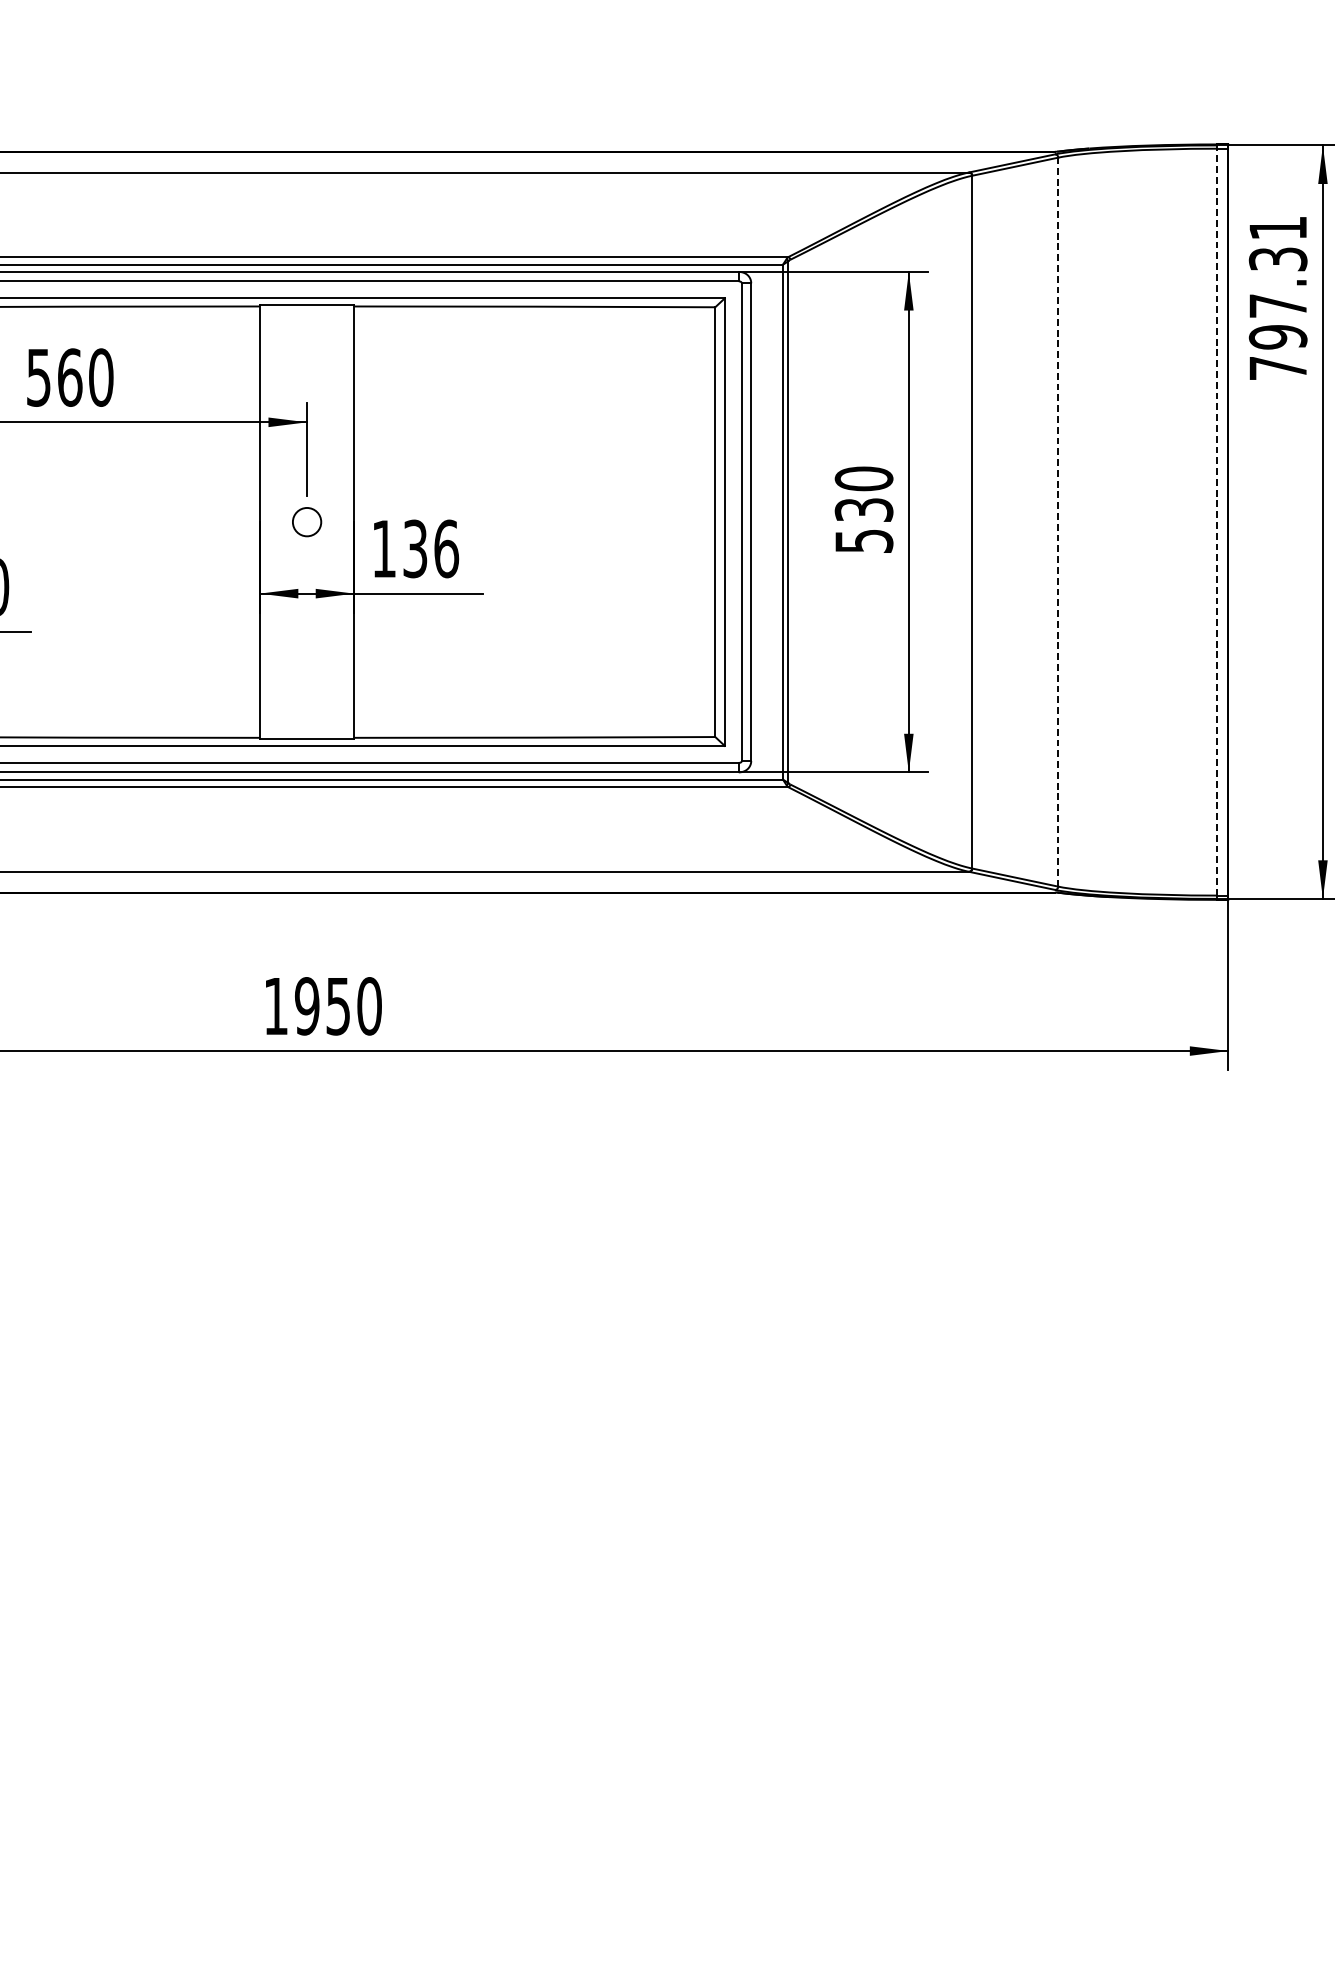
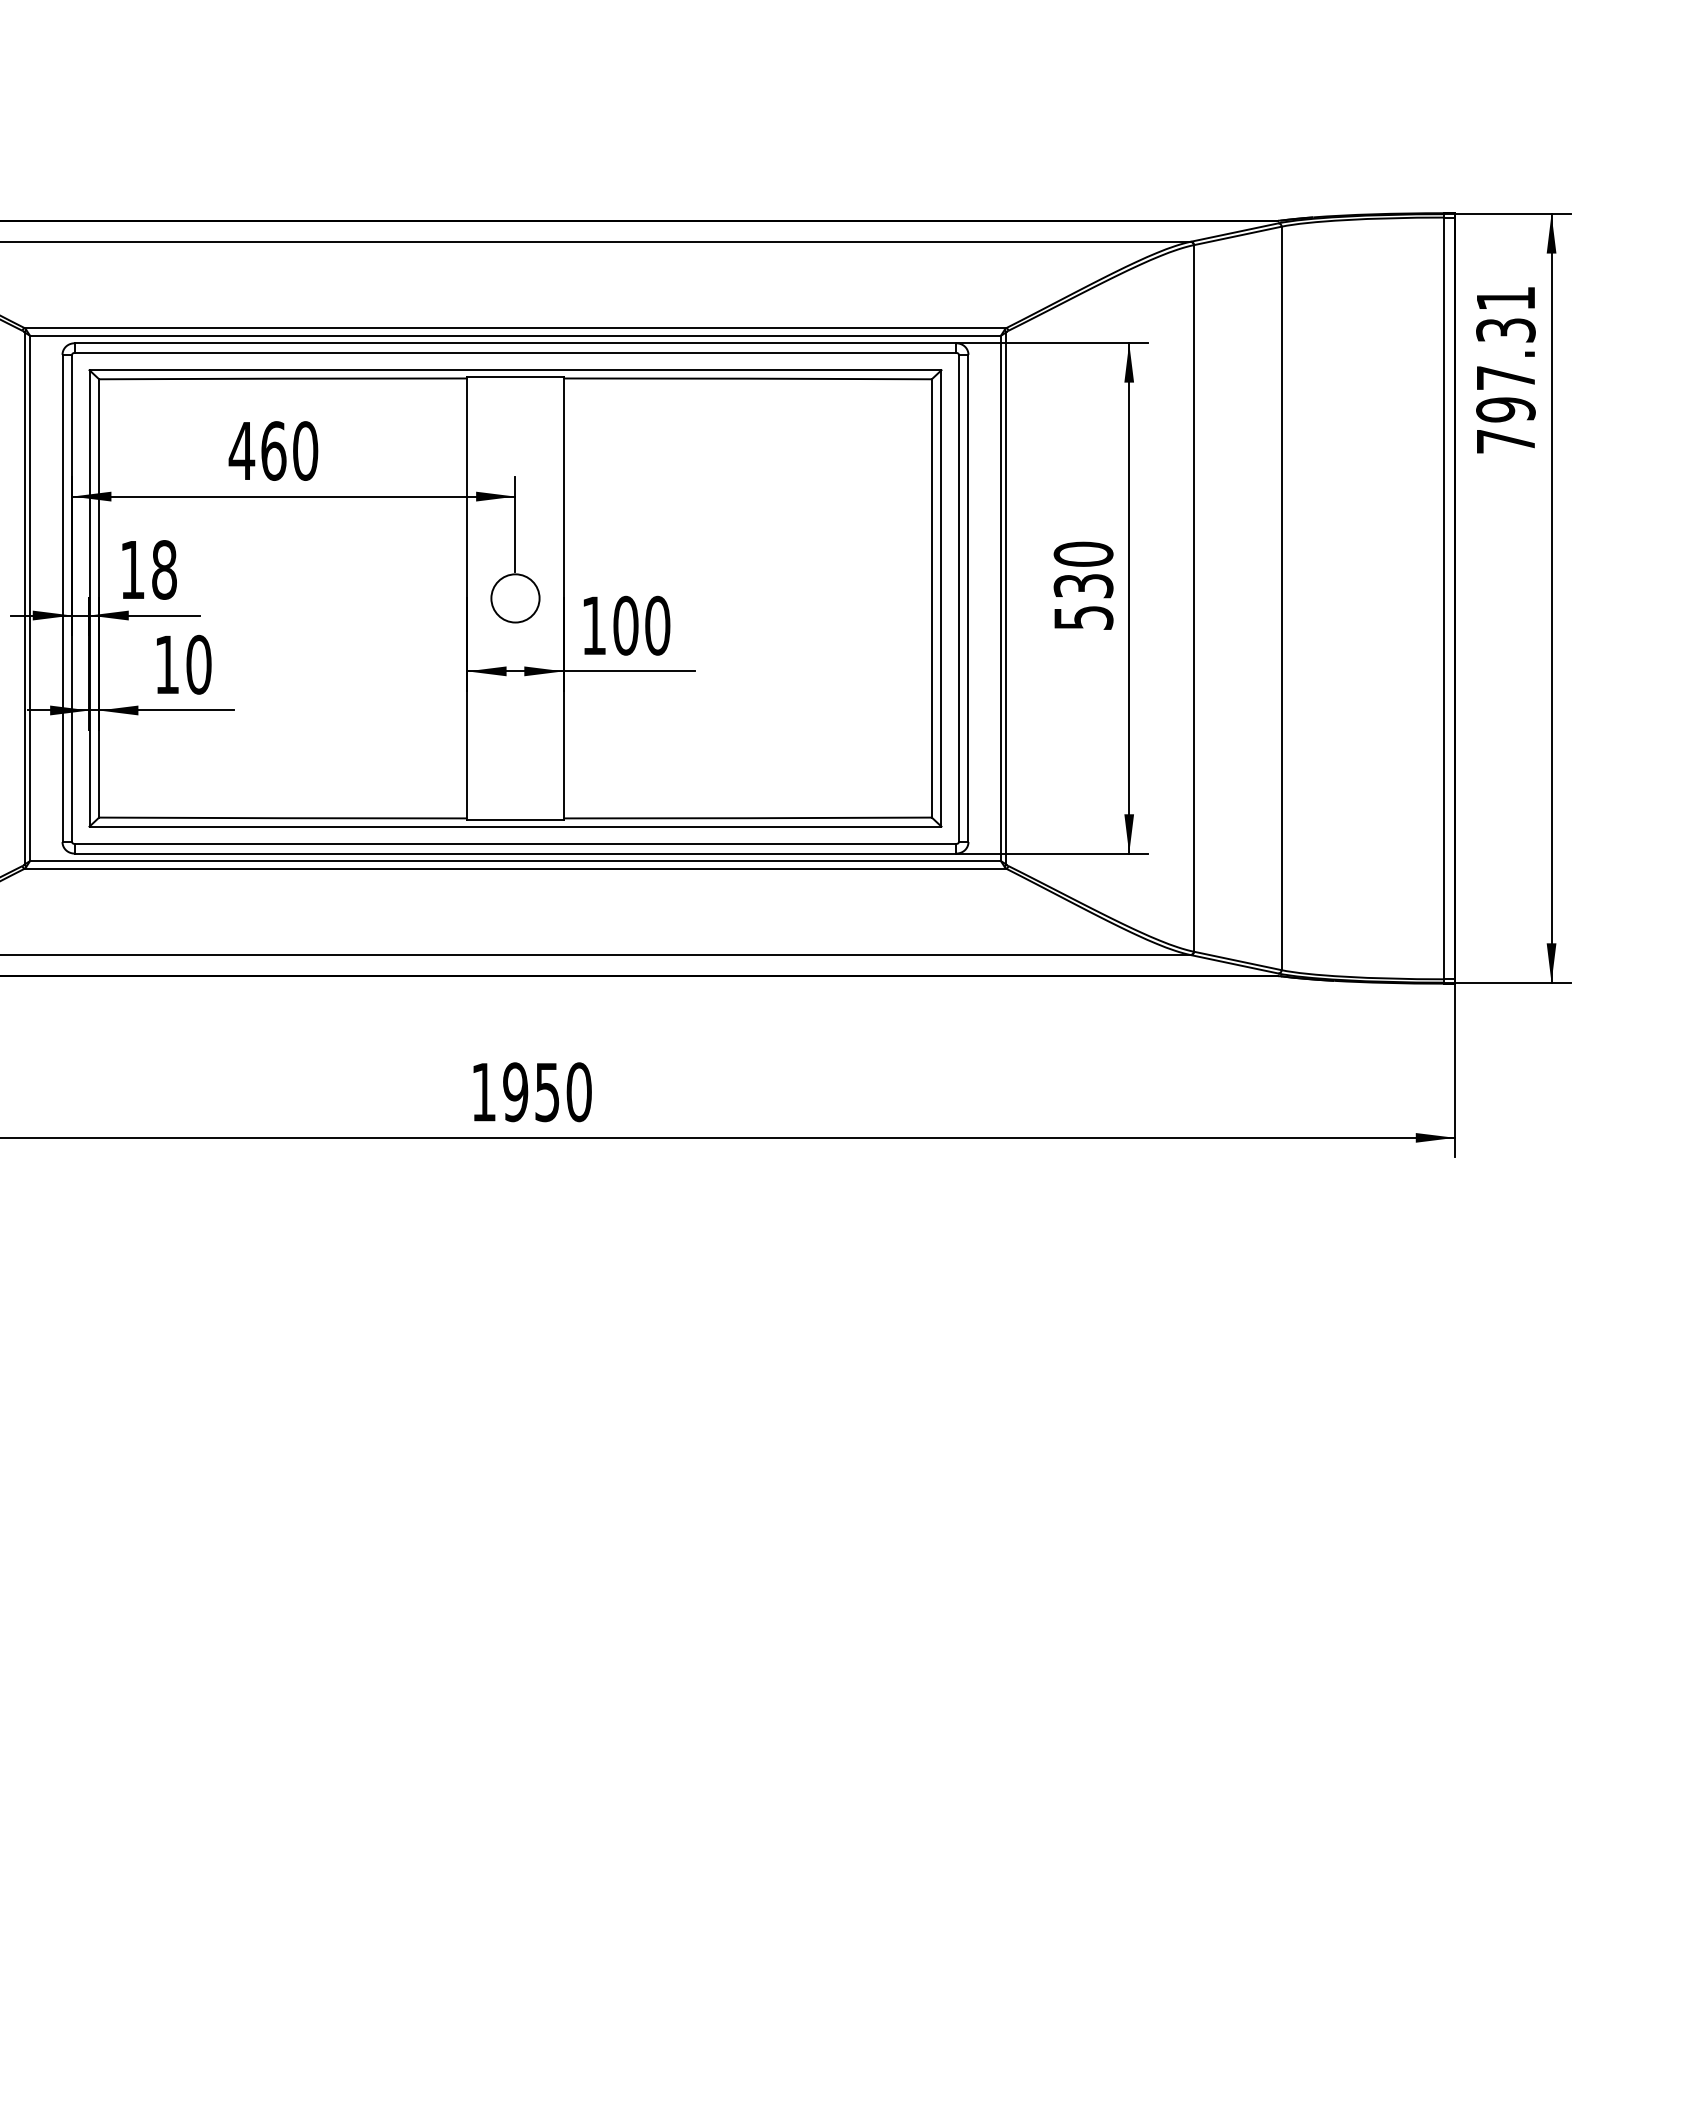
text: (38, 378) -> (241, 451), 560 -> 460
circle: (307, 522) -> (515, 598), size x1.67
line: (1058, 522) -> (1281, 598), dashed -> solid
line: (1216, 522) -> (1443, 598), dashed -> solid
text: (430, 548) -> (641, 625), 136 -> 100

